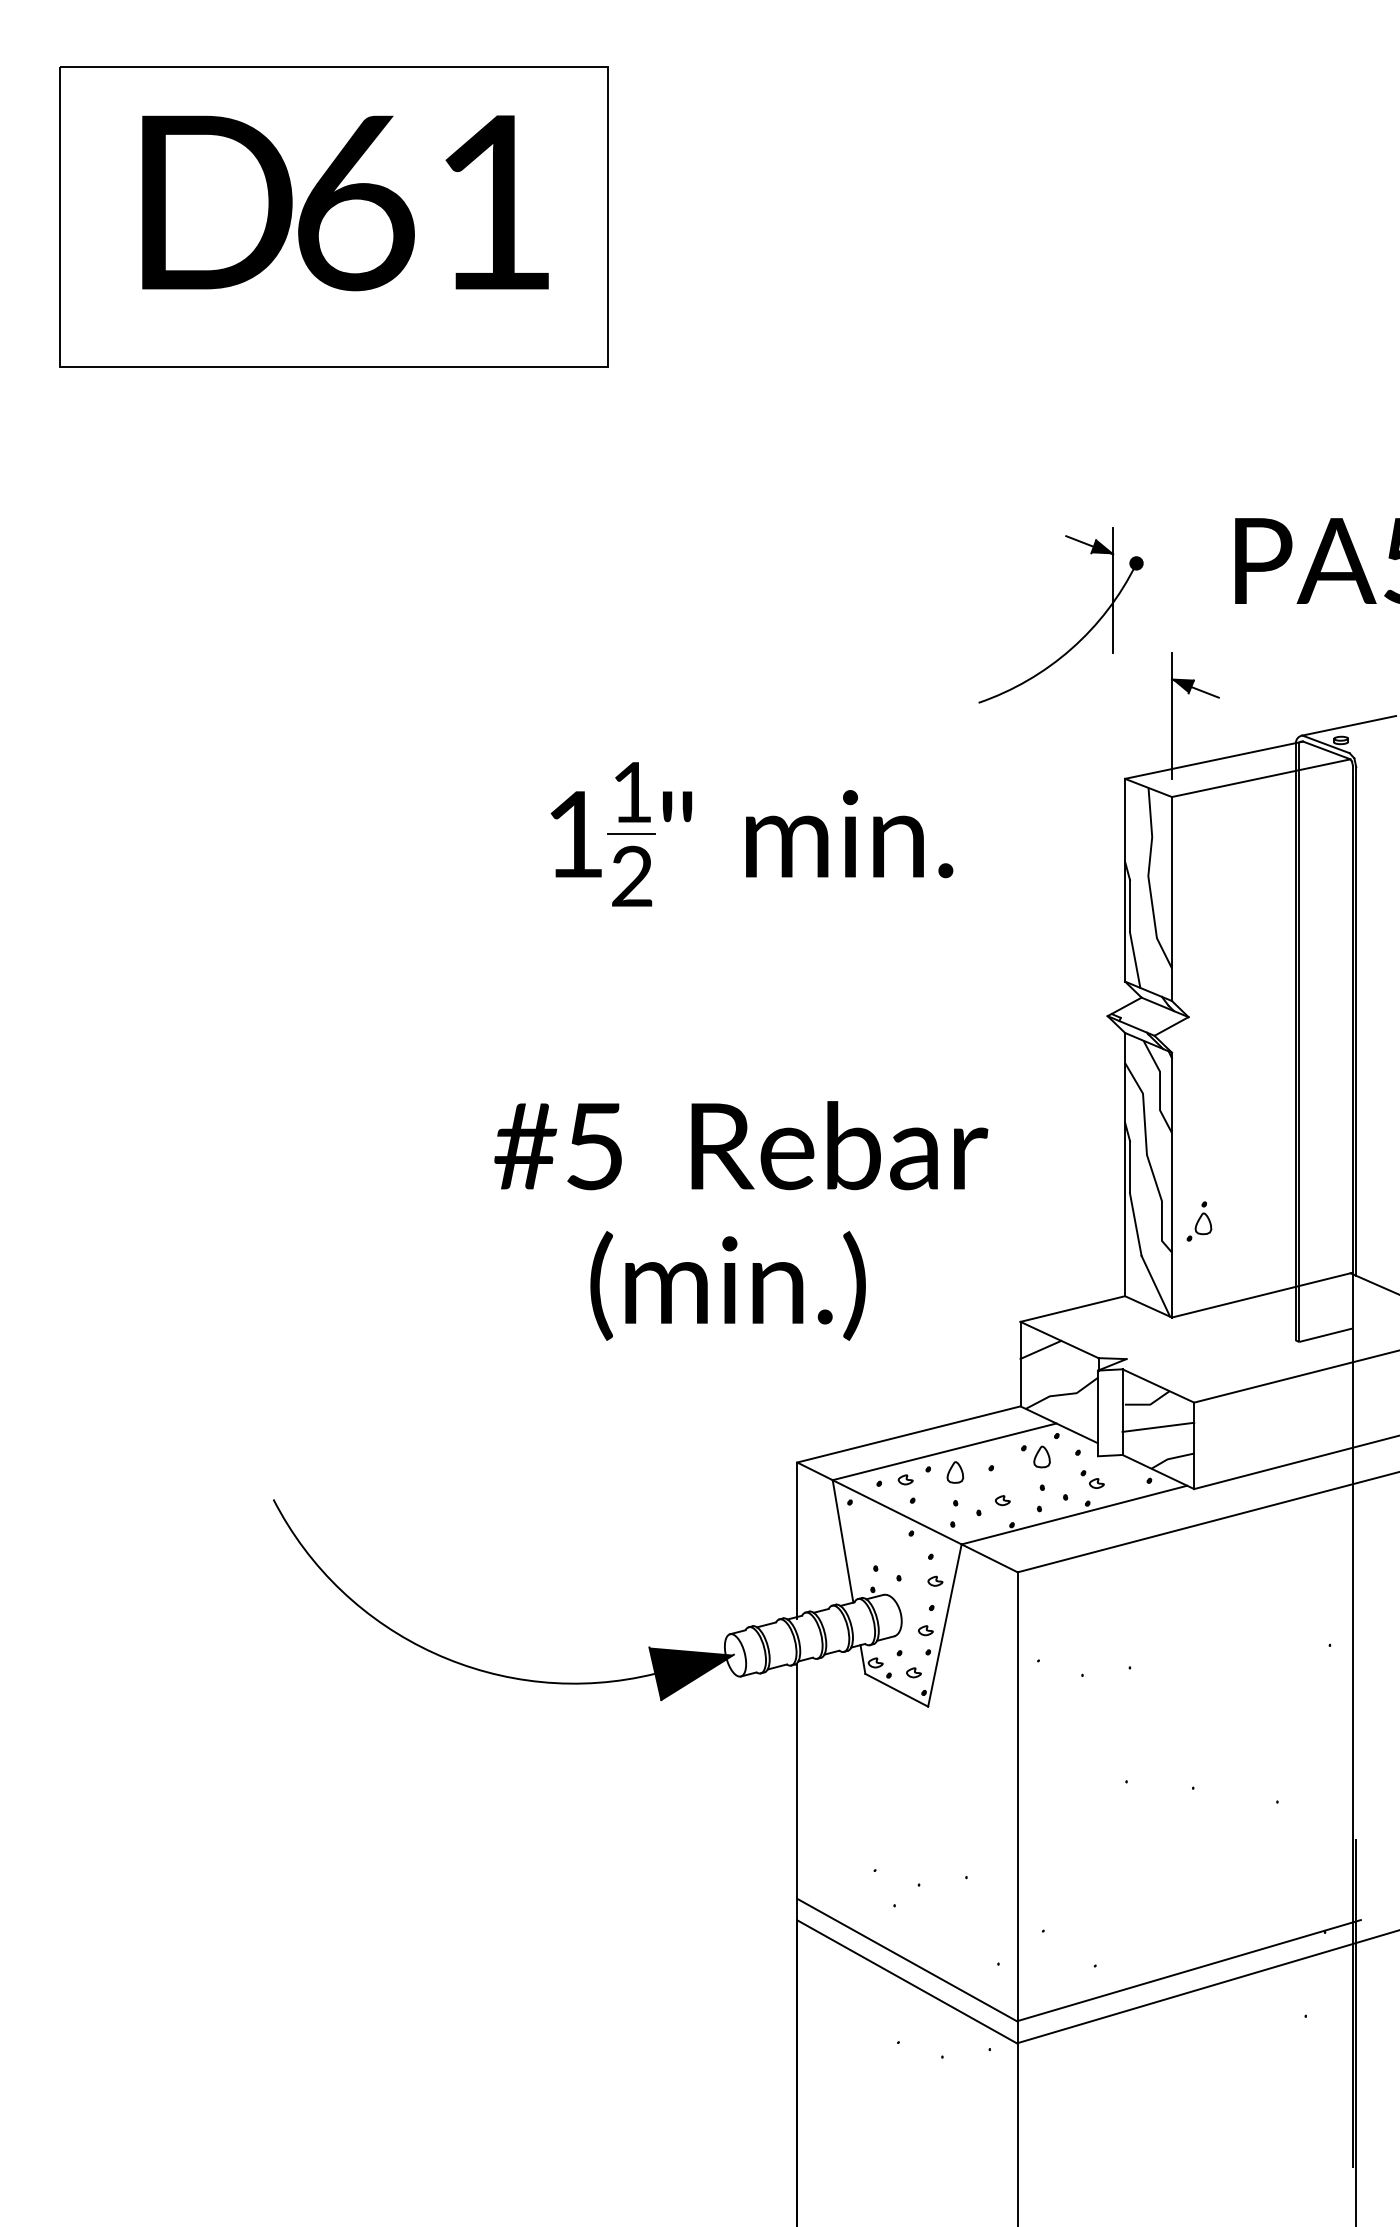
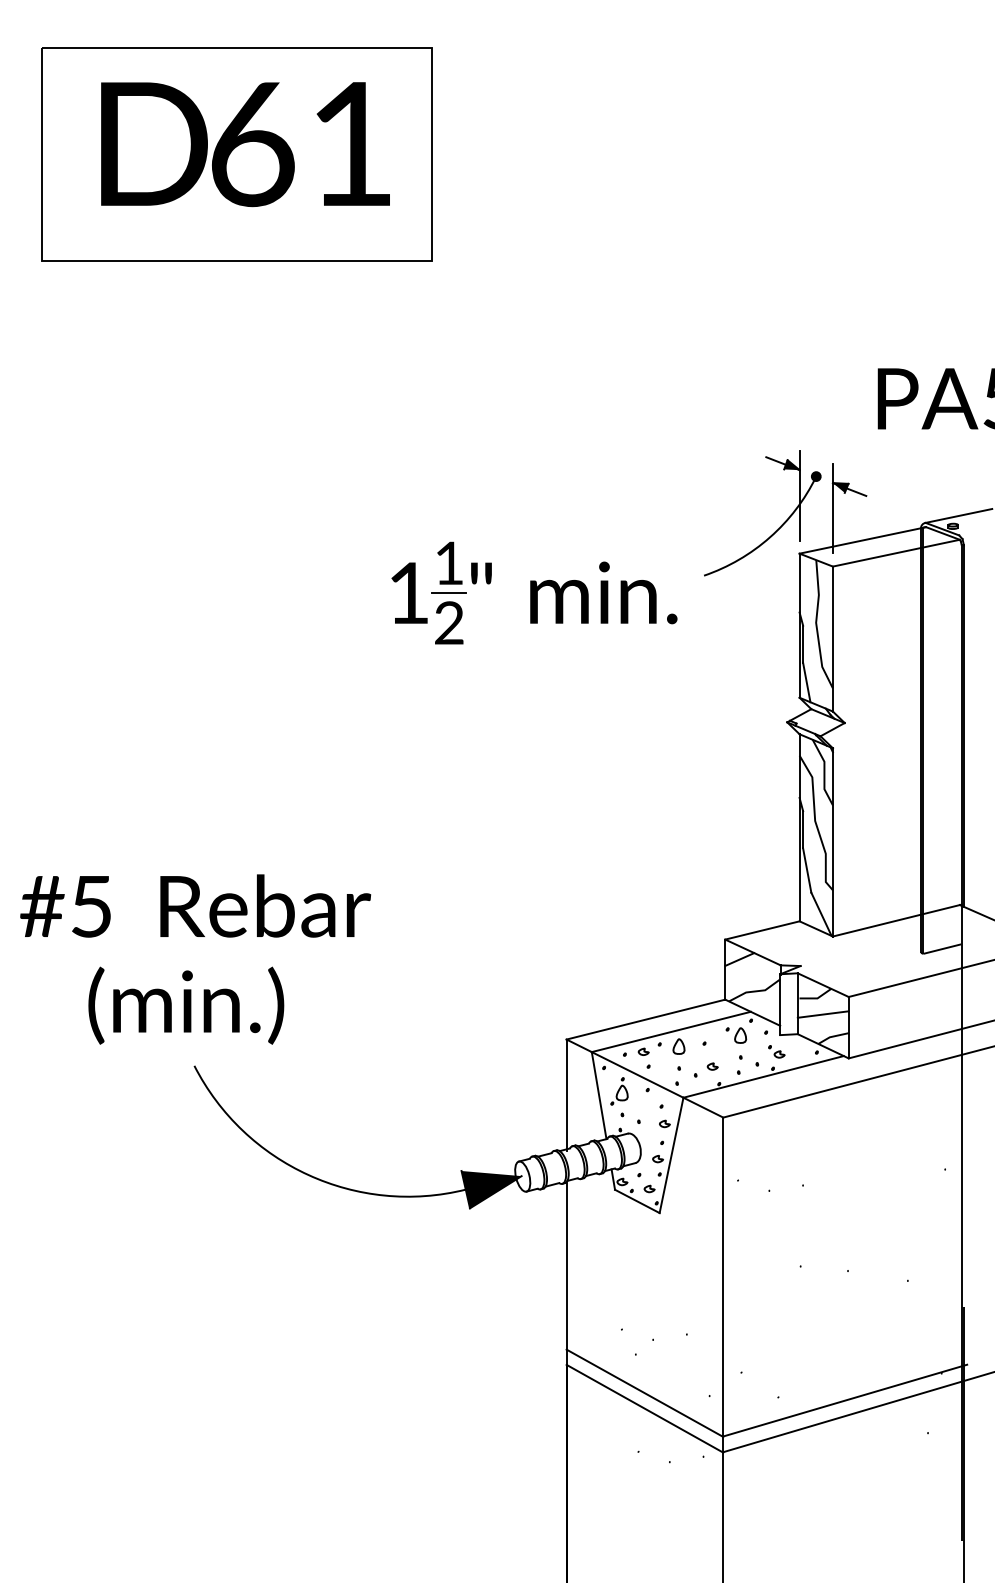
part: (1082, 637) -> (777, 529), moved
text: (741, 1220) -> (195, 959), moved
part: (1199, 1221) -> (619, 1091), moved

